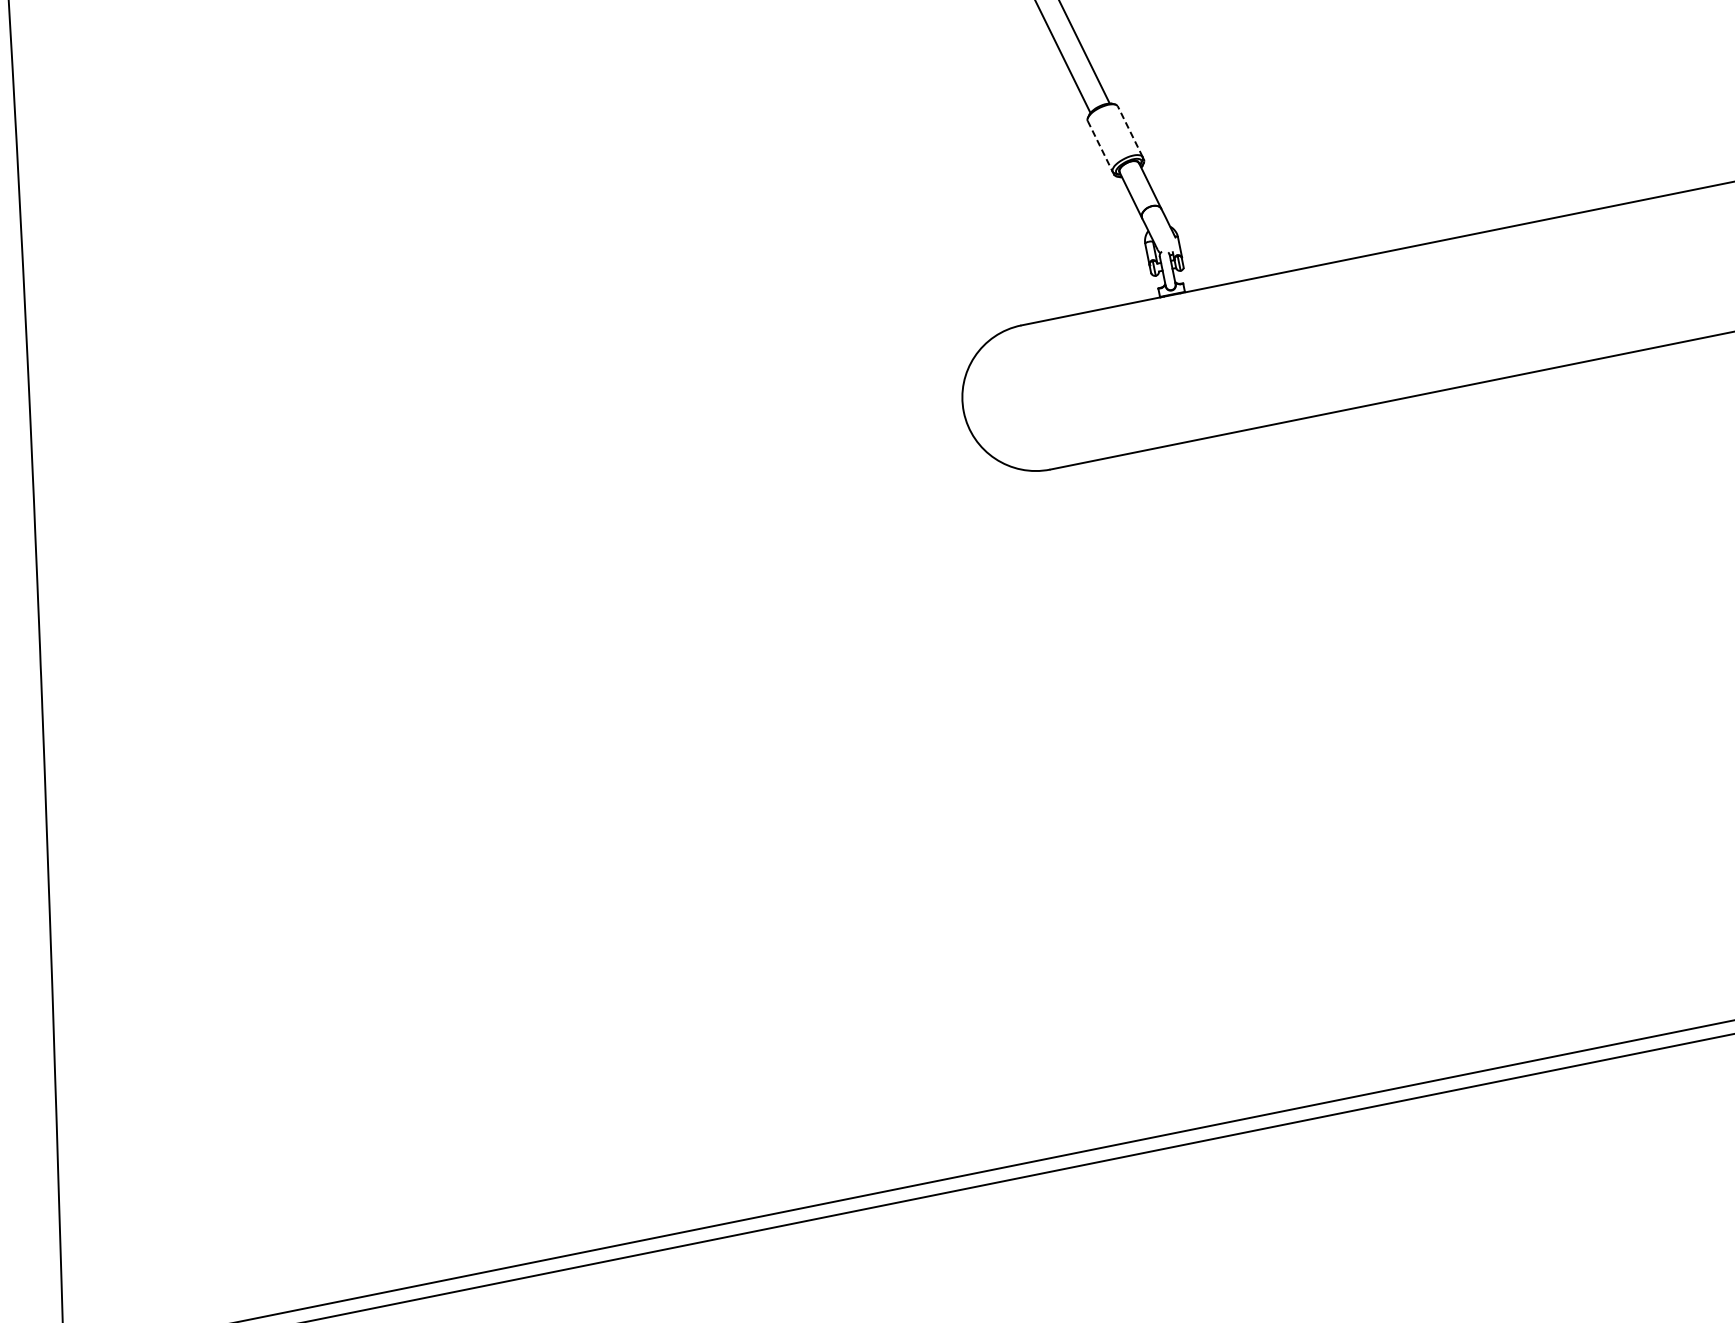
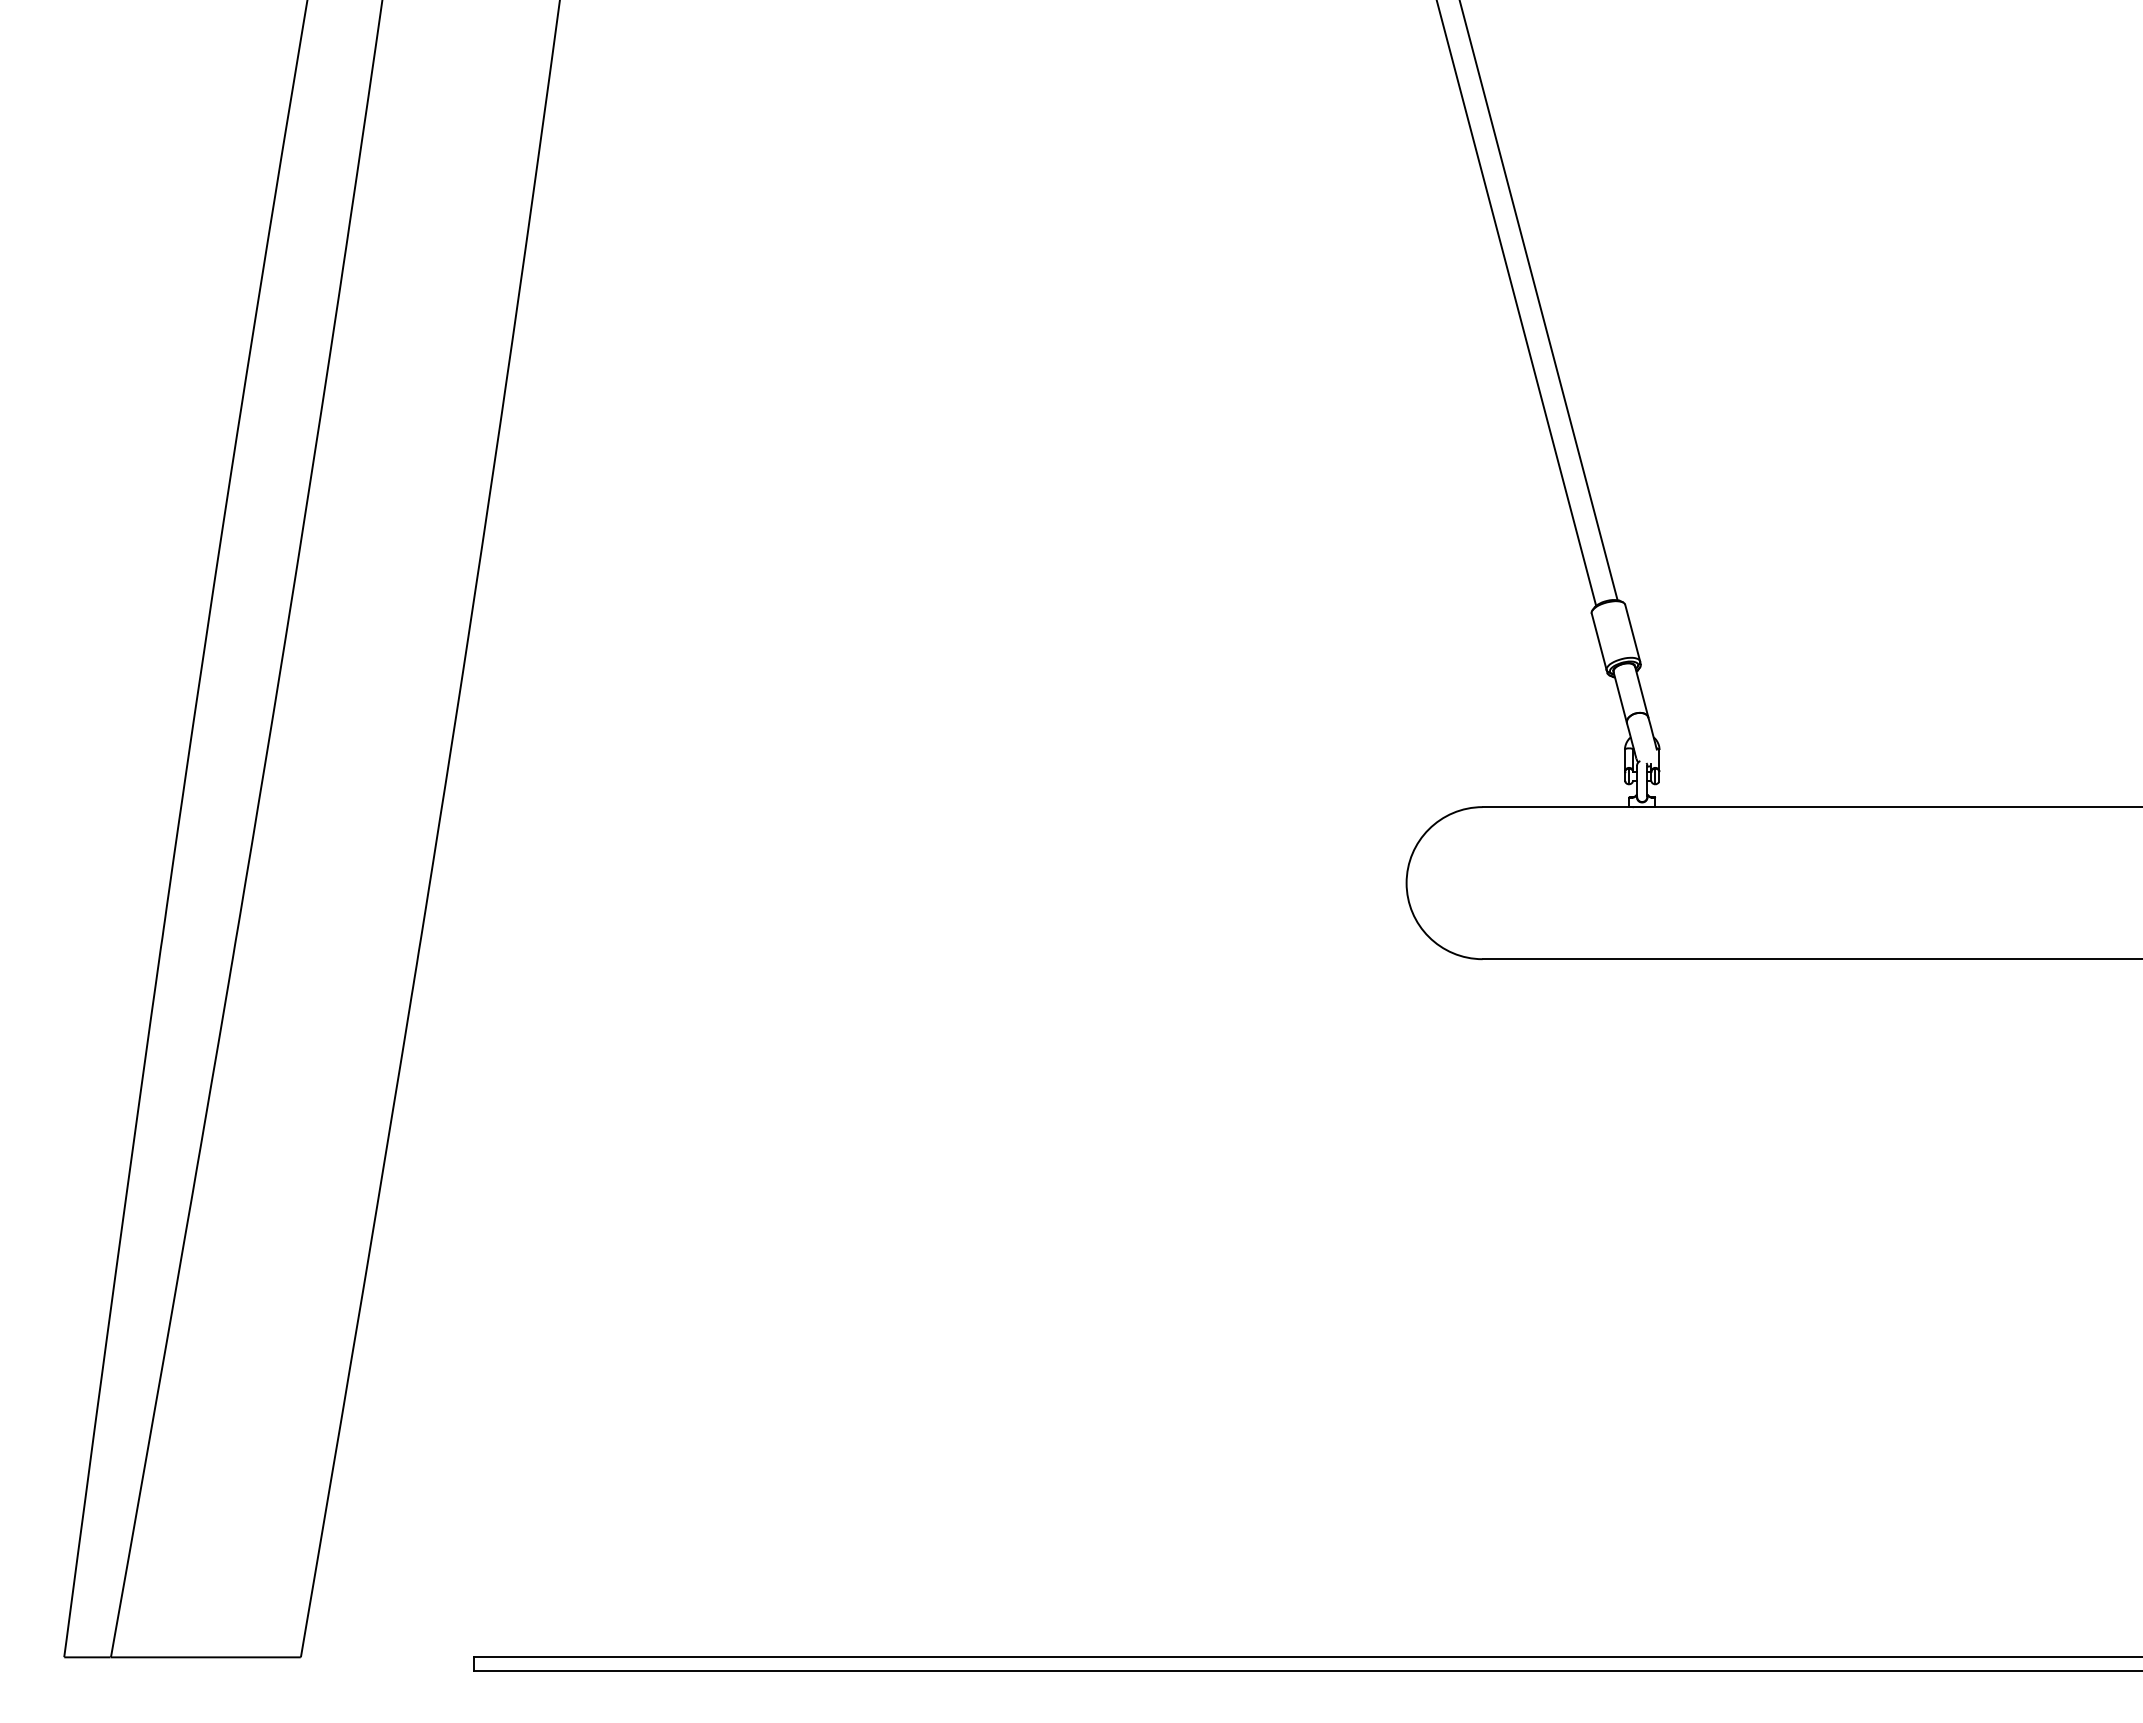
line: (1130, 131) -> (1632, 632), dashed -> solid
line: (1100, 147) -> (1599, 642), dashed -> solid

